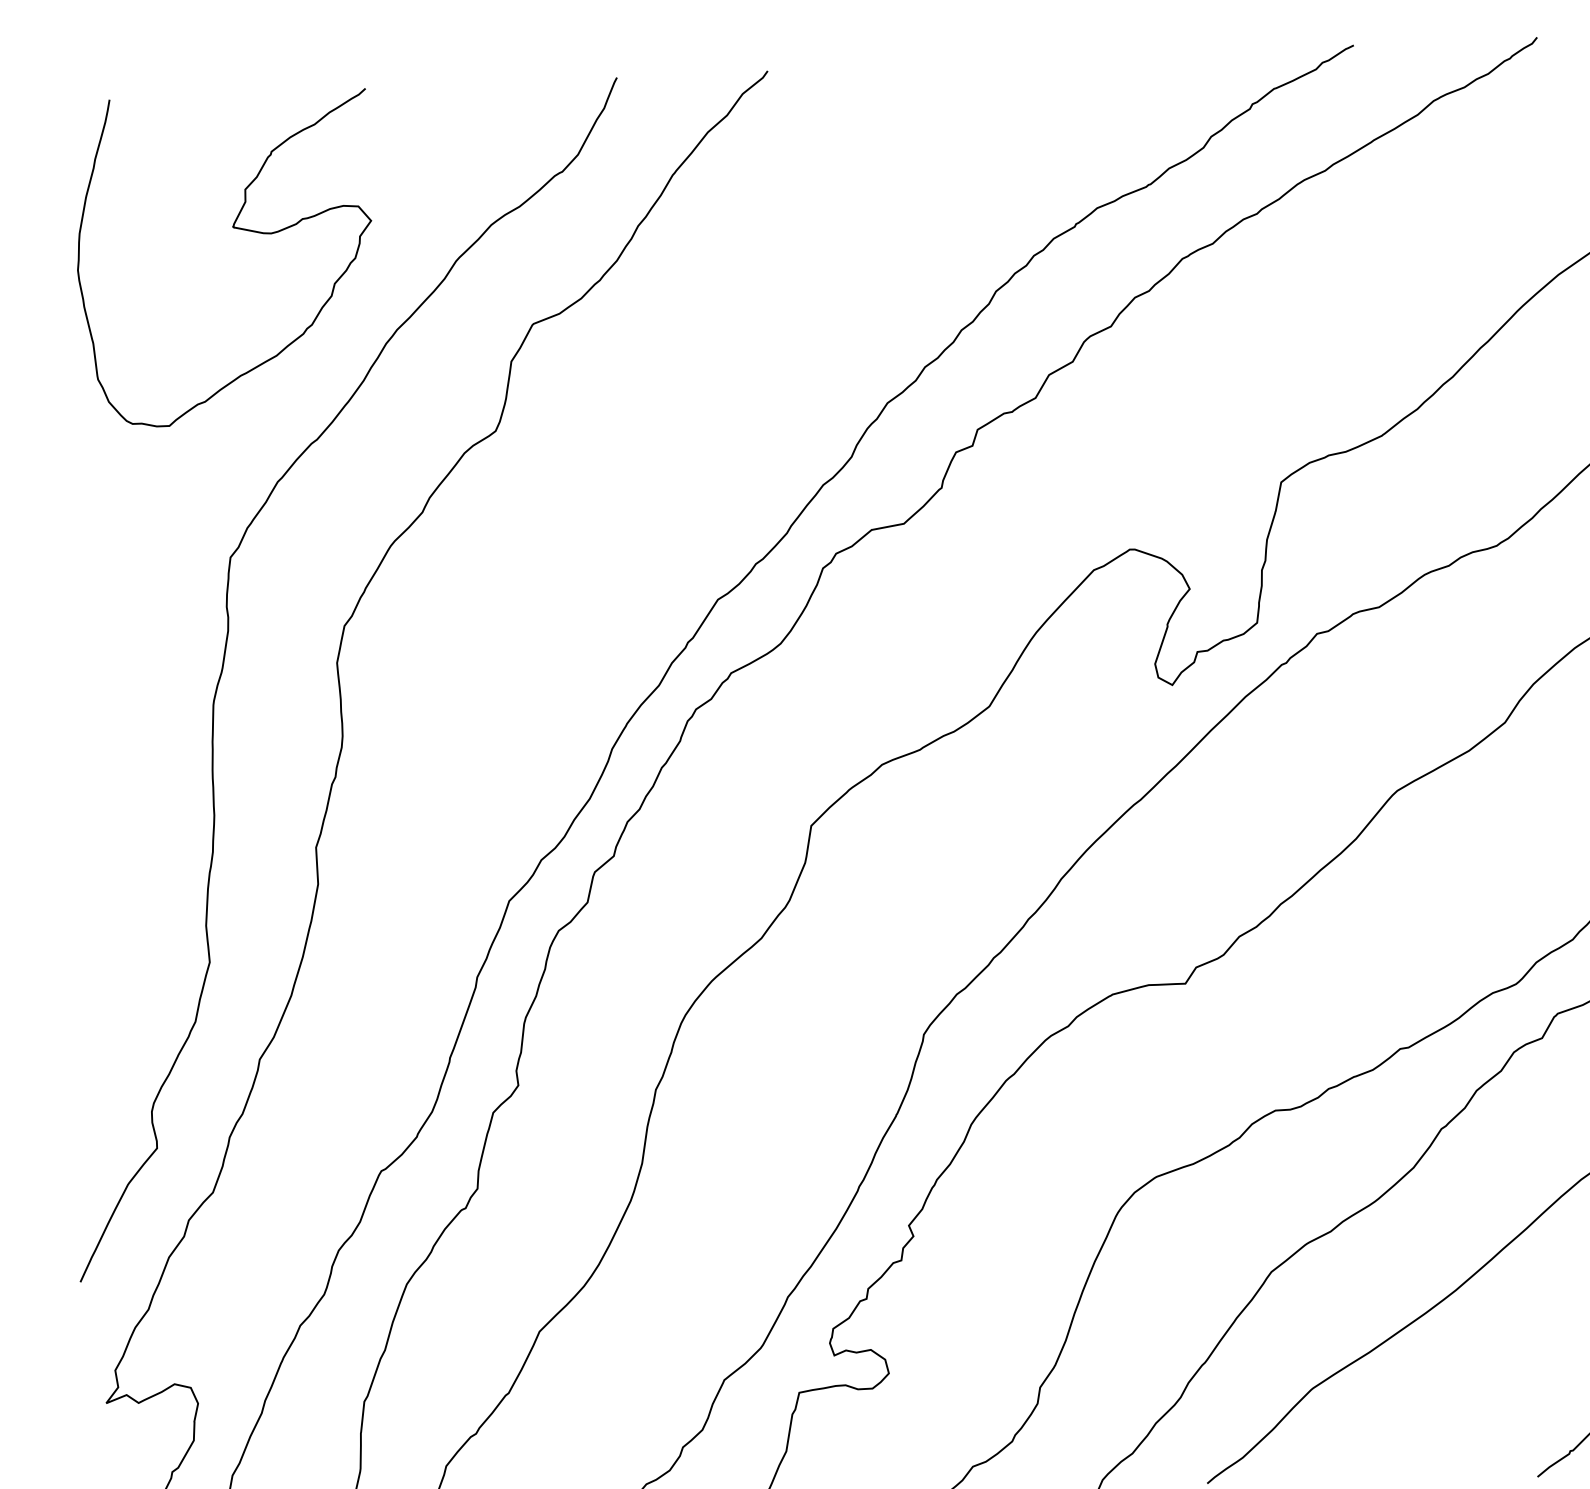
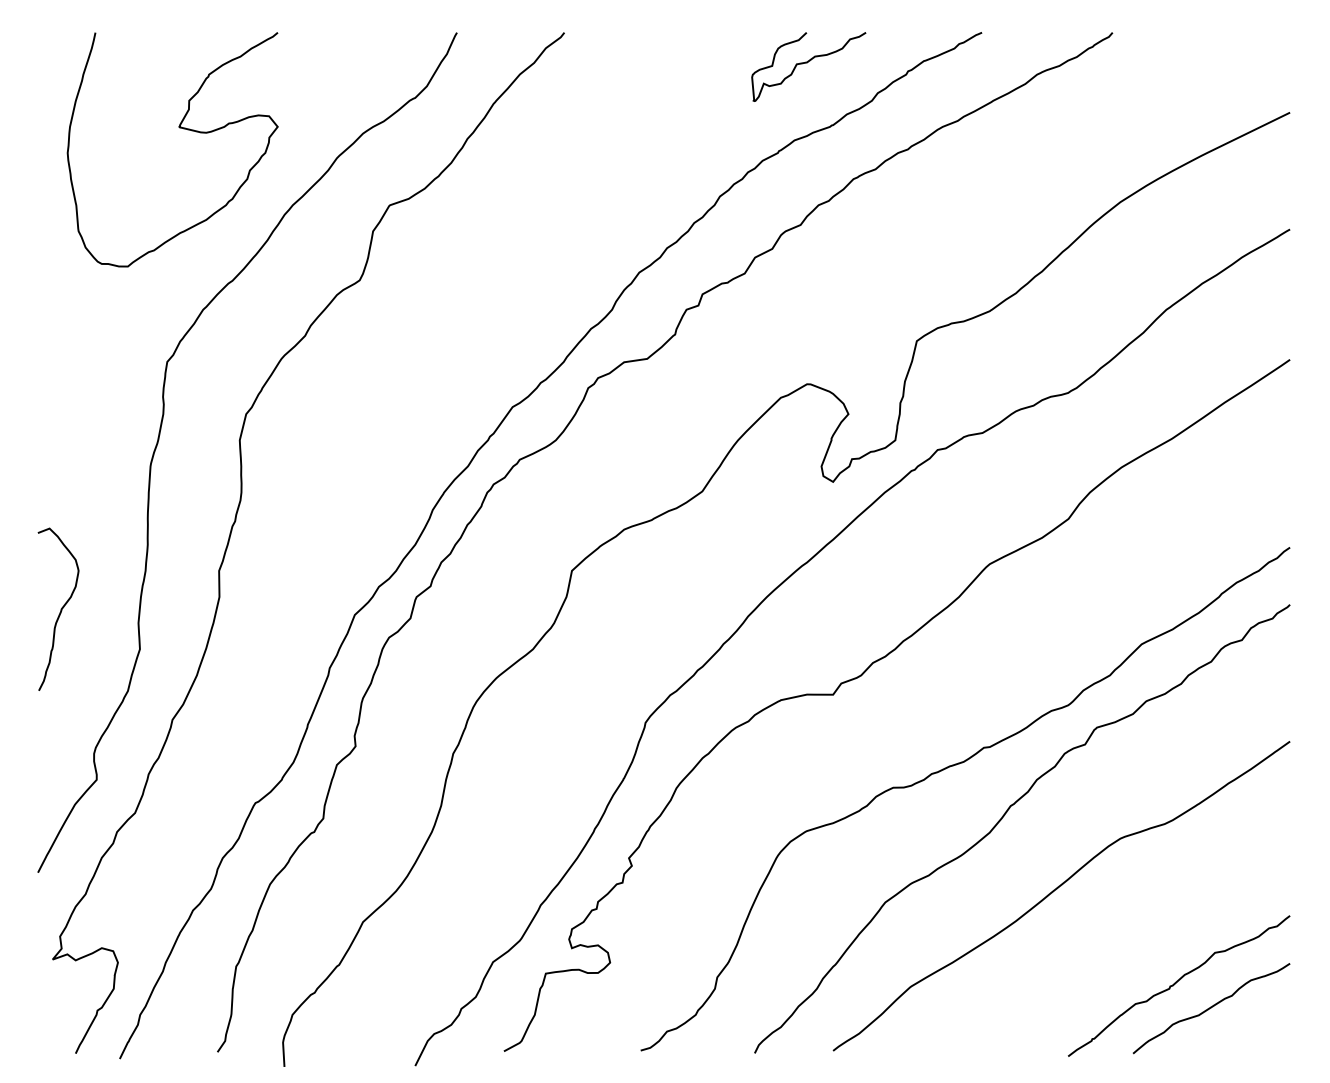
curve: (1110, 99) -> (807, 63), added
curve: (95, 911) -> (60, 609), added

